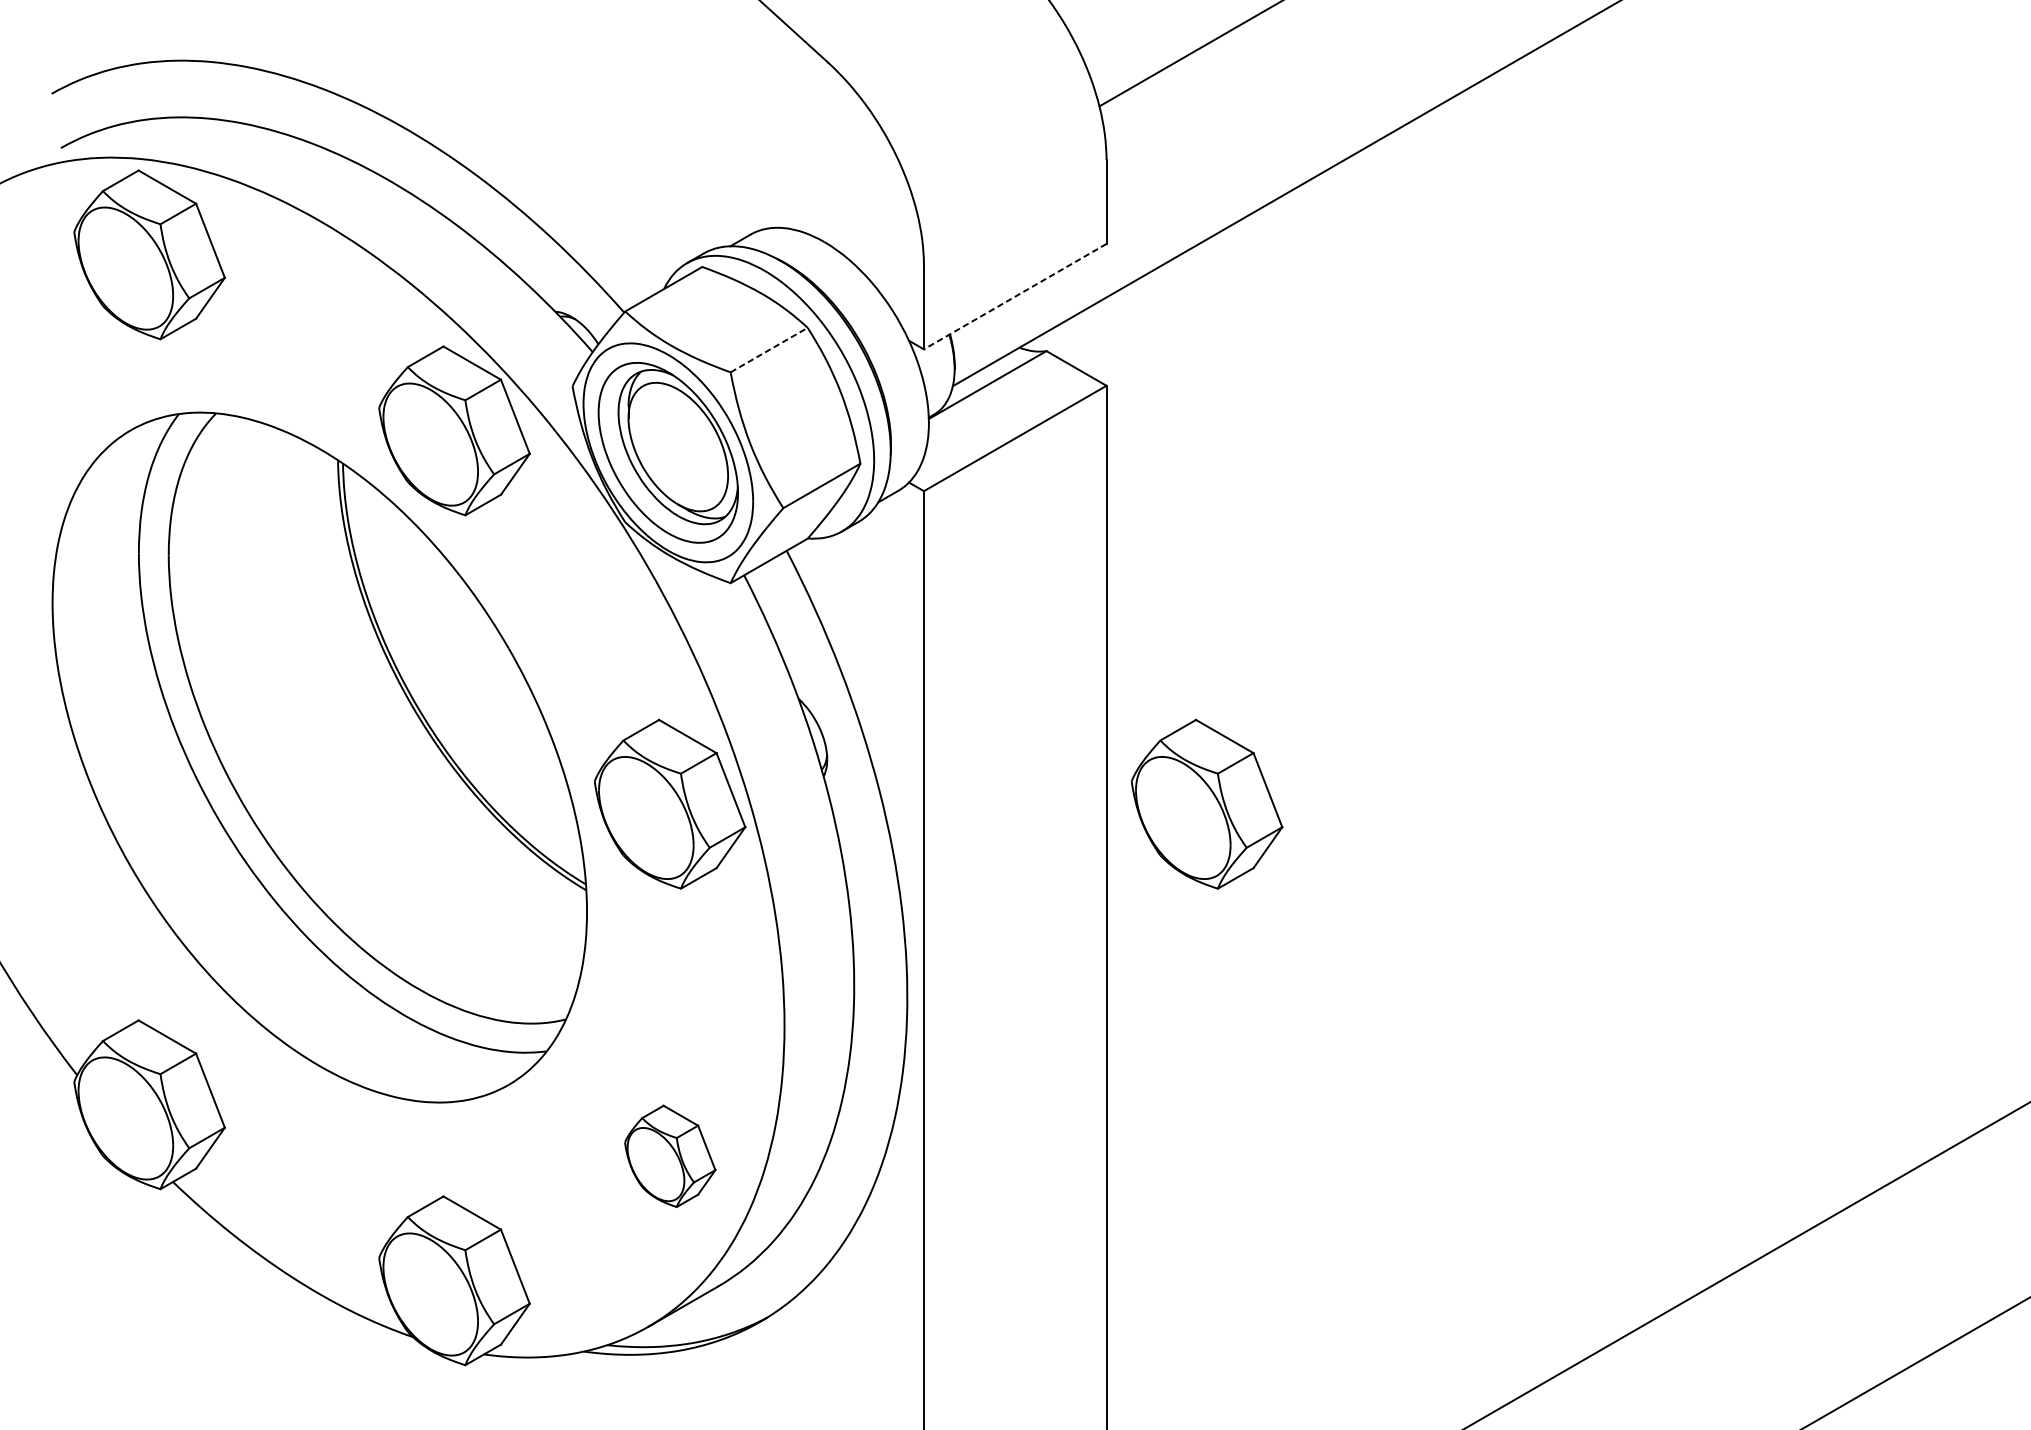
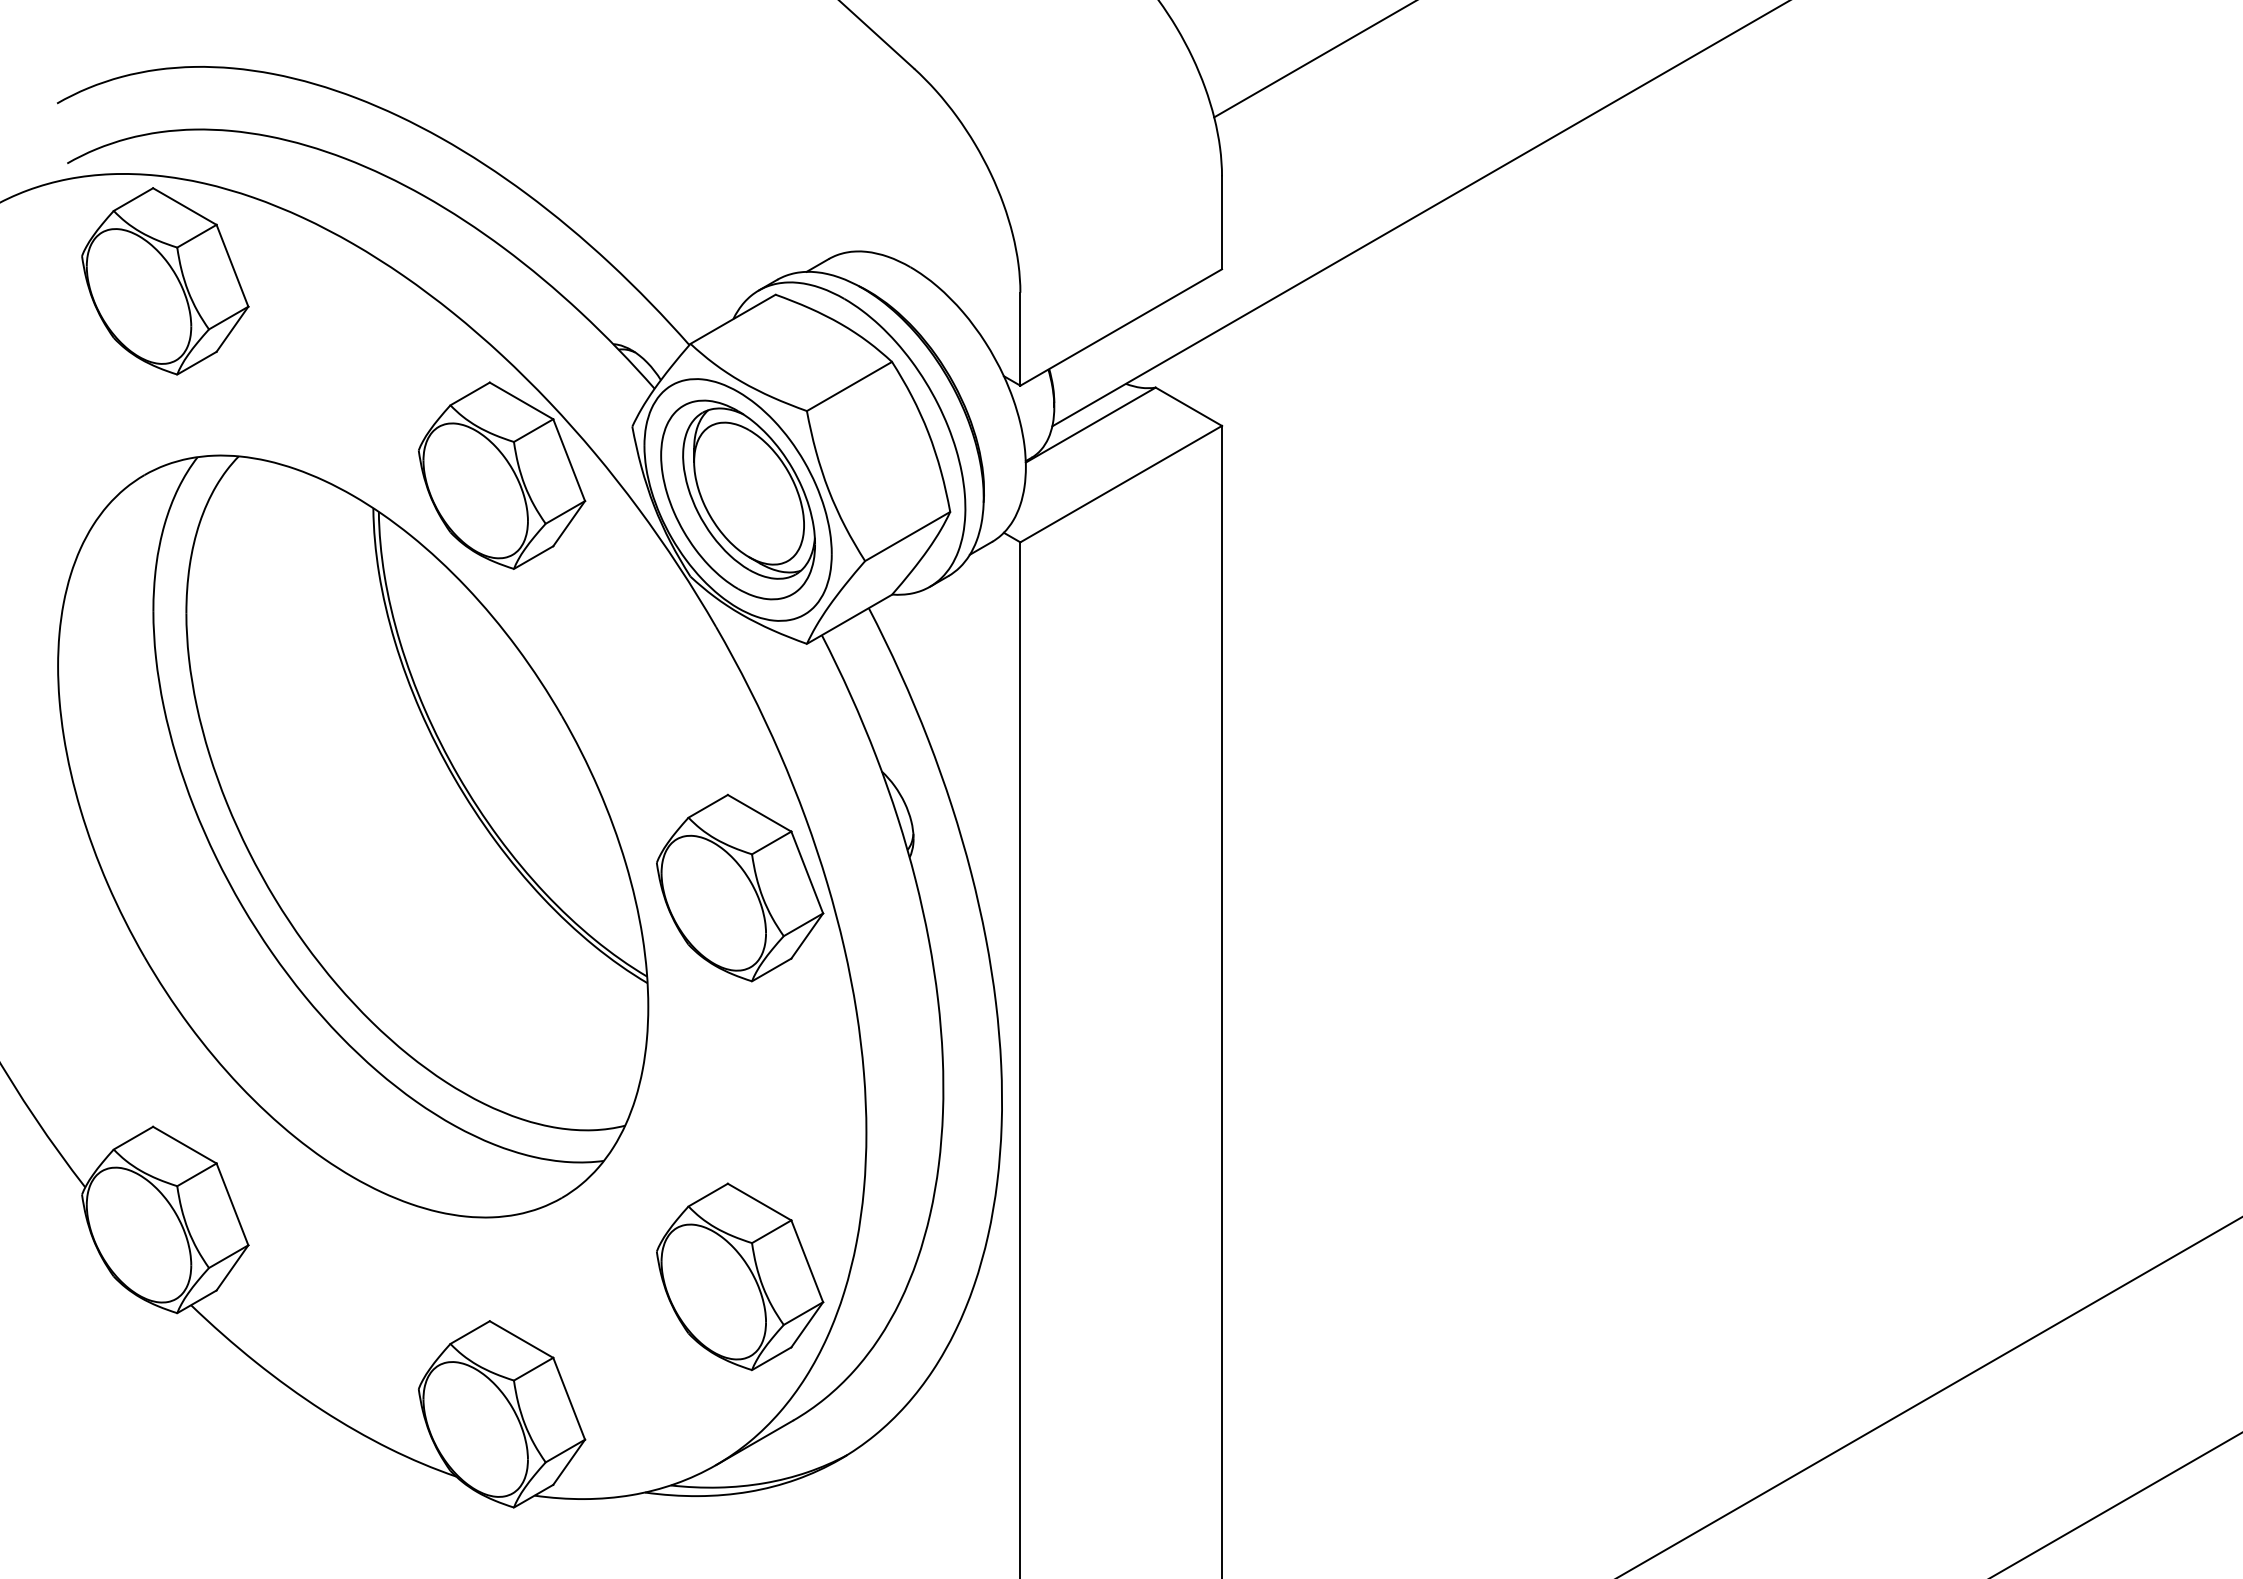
line: (1014, 296) -> (1120, 327), dashed -> solid
line: (769, 350) -> (849, 386), dashed -> solid
part: (1207, 803) -> (1333, 887), removed
part: (670, 1155) -> (740, 1276), size x1.67

